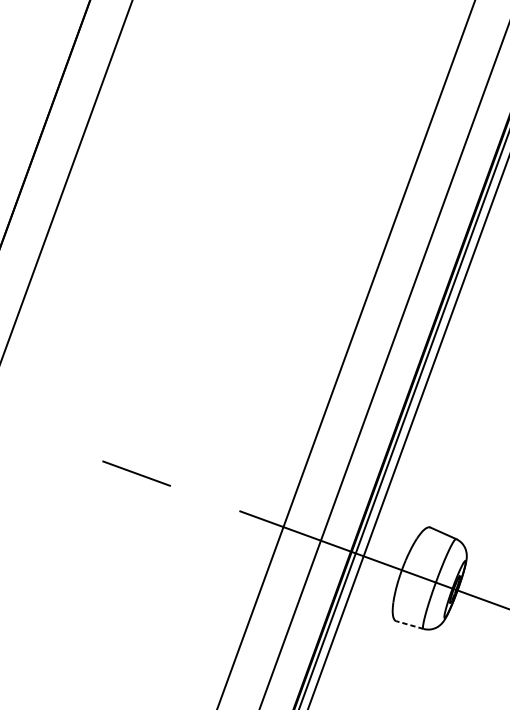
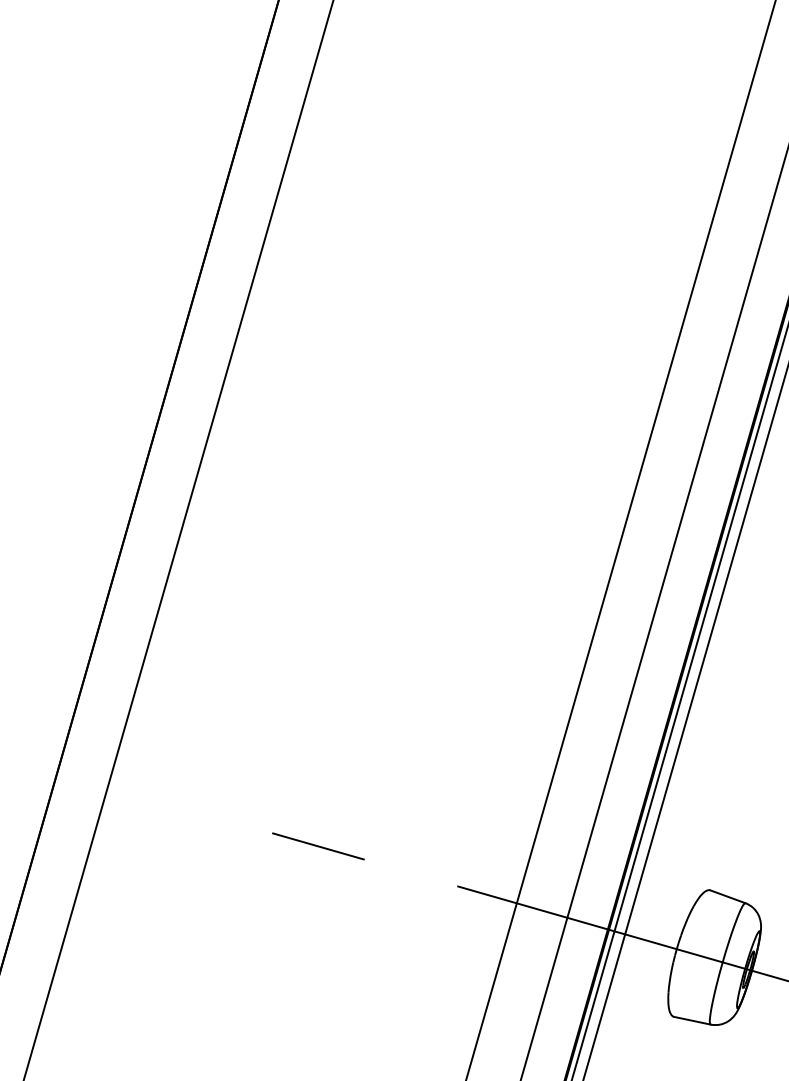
line: (410, 624) -> (692, 1020), dashed -> solid

